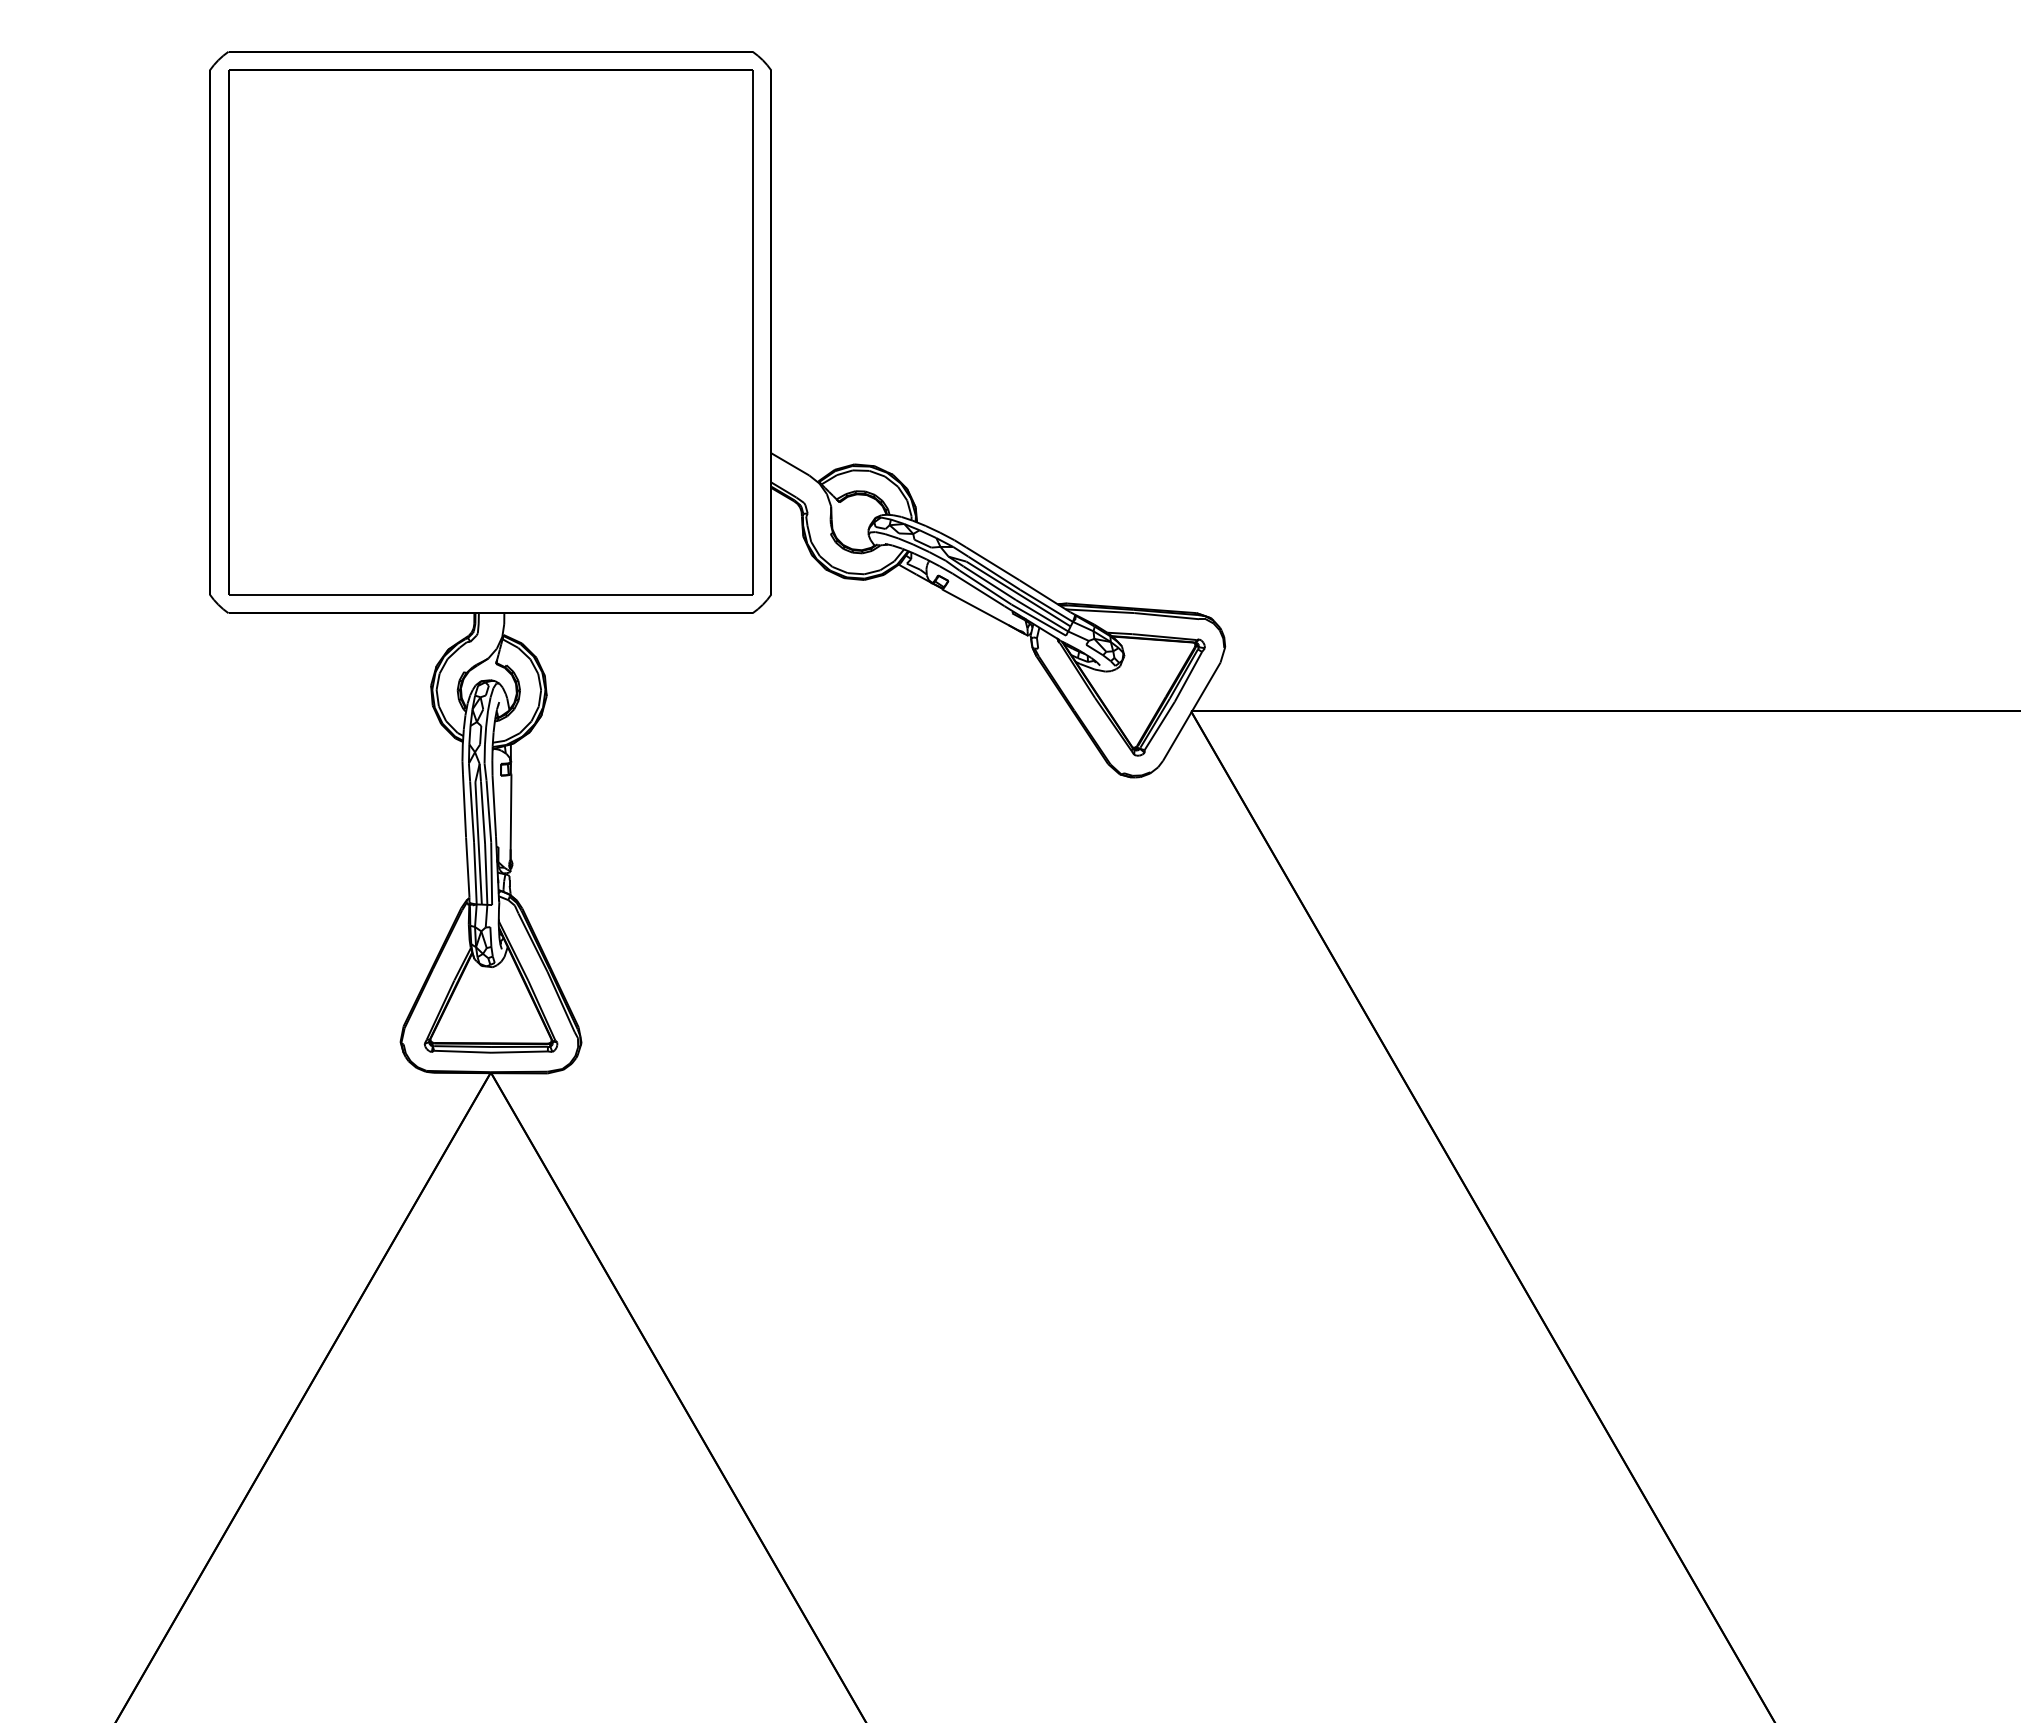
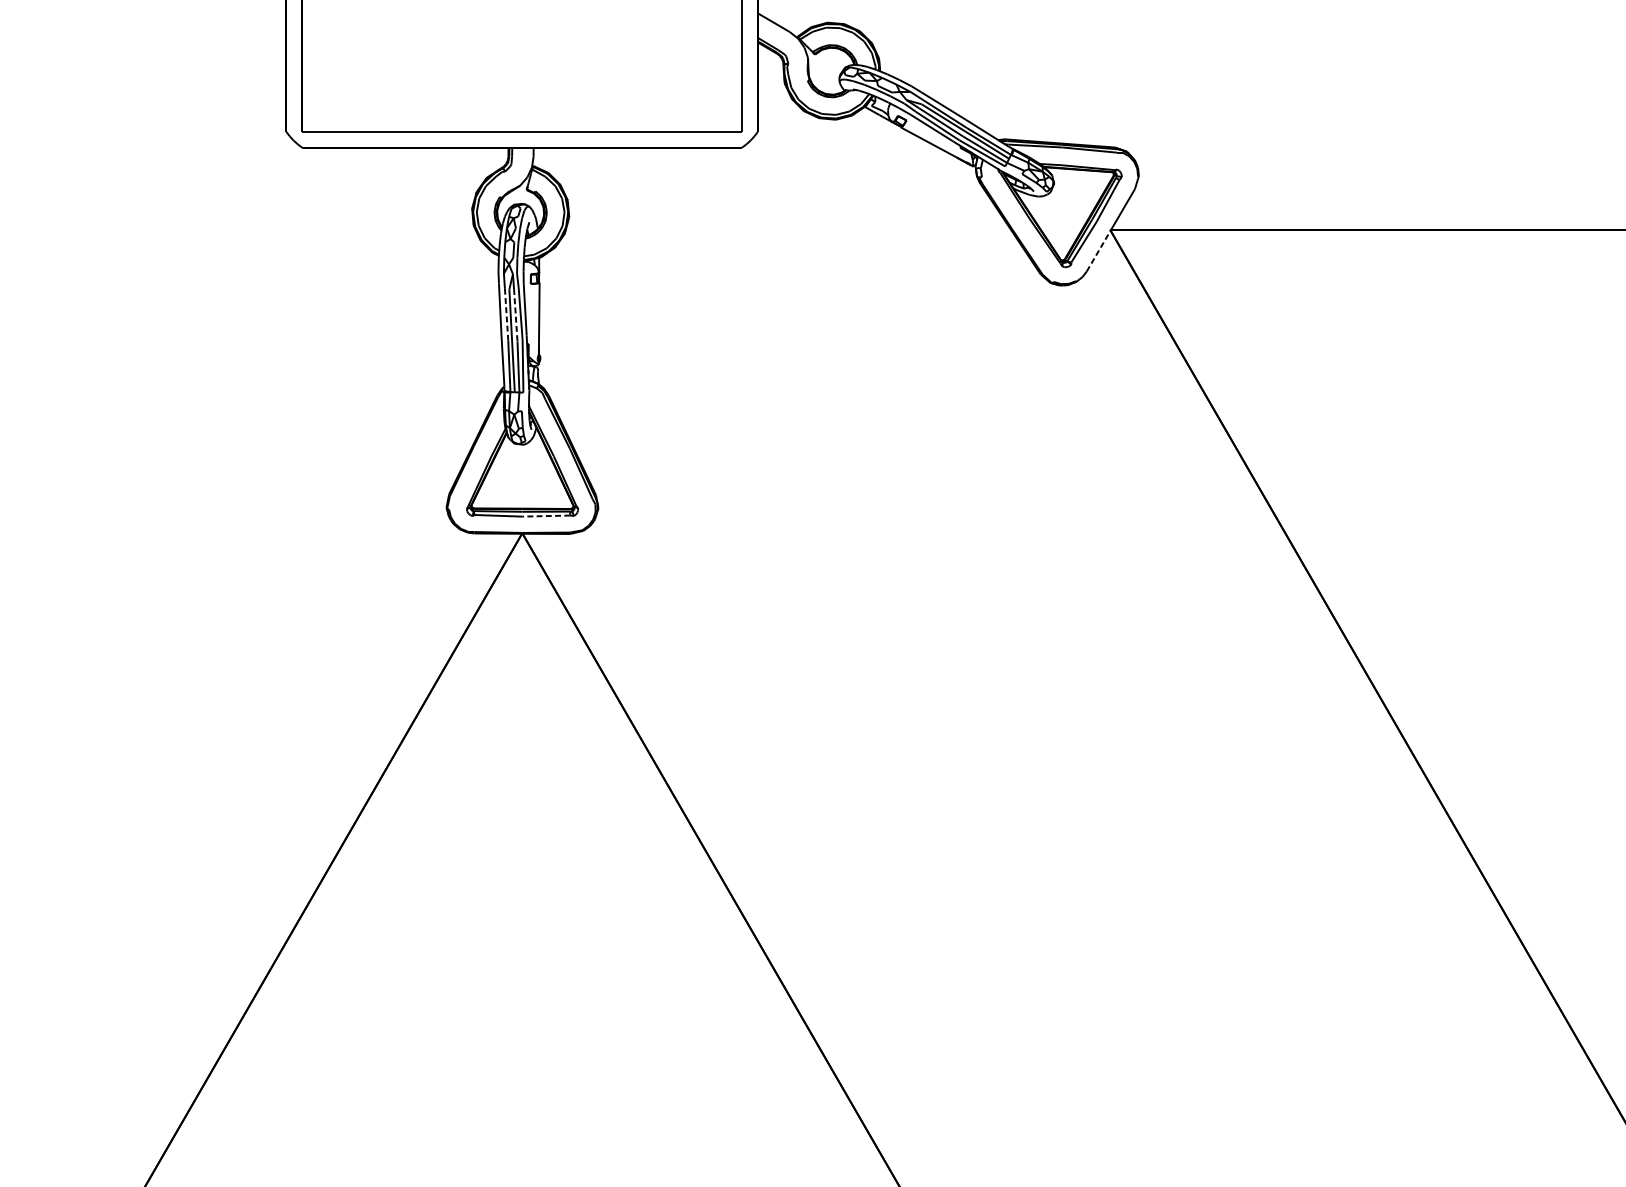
line: (1177, 736) -> (1098, 251), solid -> dashed
line: (472, 812) -> (506, 314), solid -> dashed
line: (483, 813) -> (516, 315), solid -> dashed
line: (518, 1052) -> (545, 516), solid -> dashed

